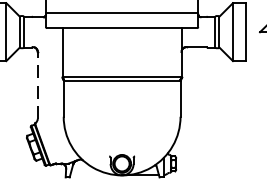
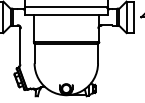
line: (37, 83) -> (20, 45), dashed -> solid

